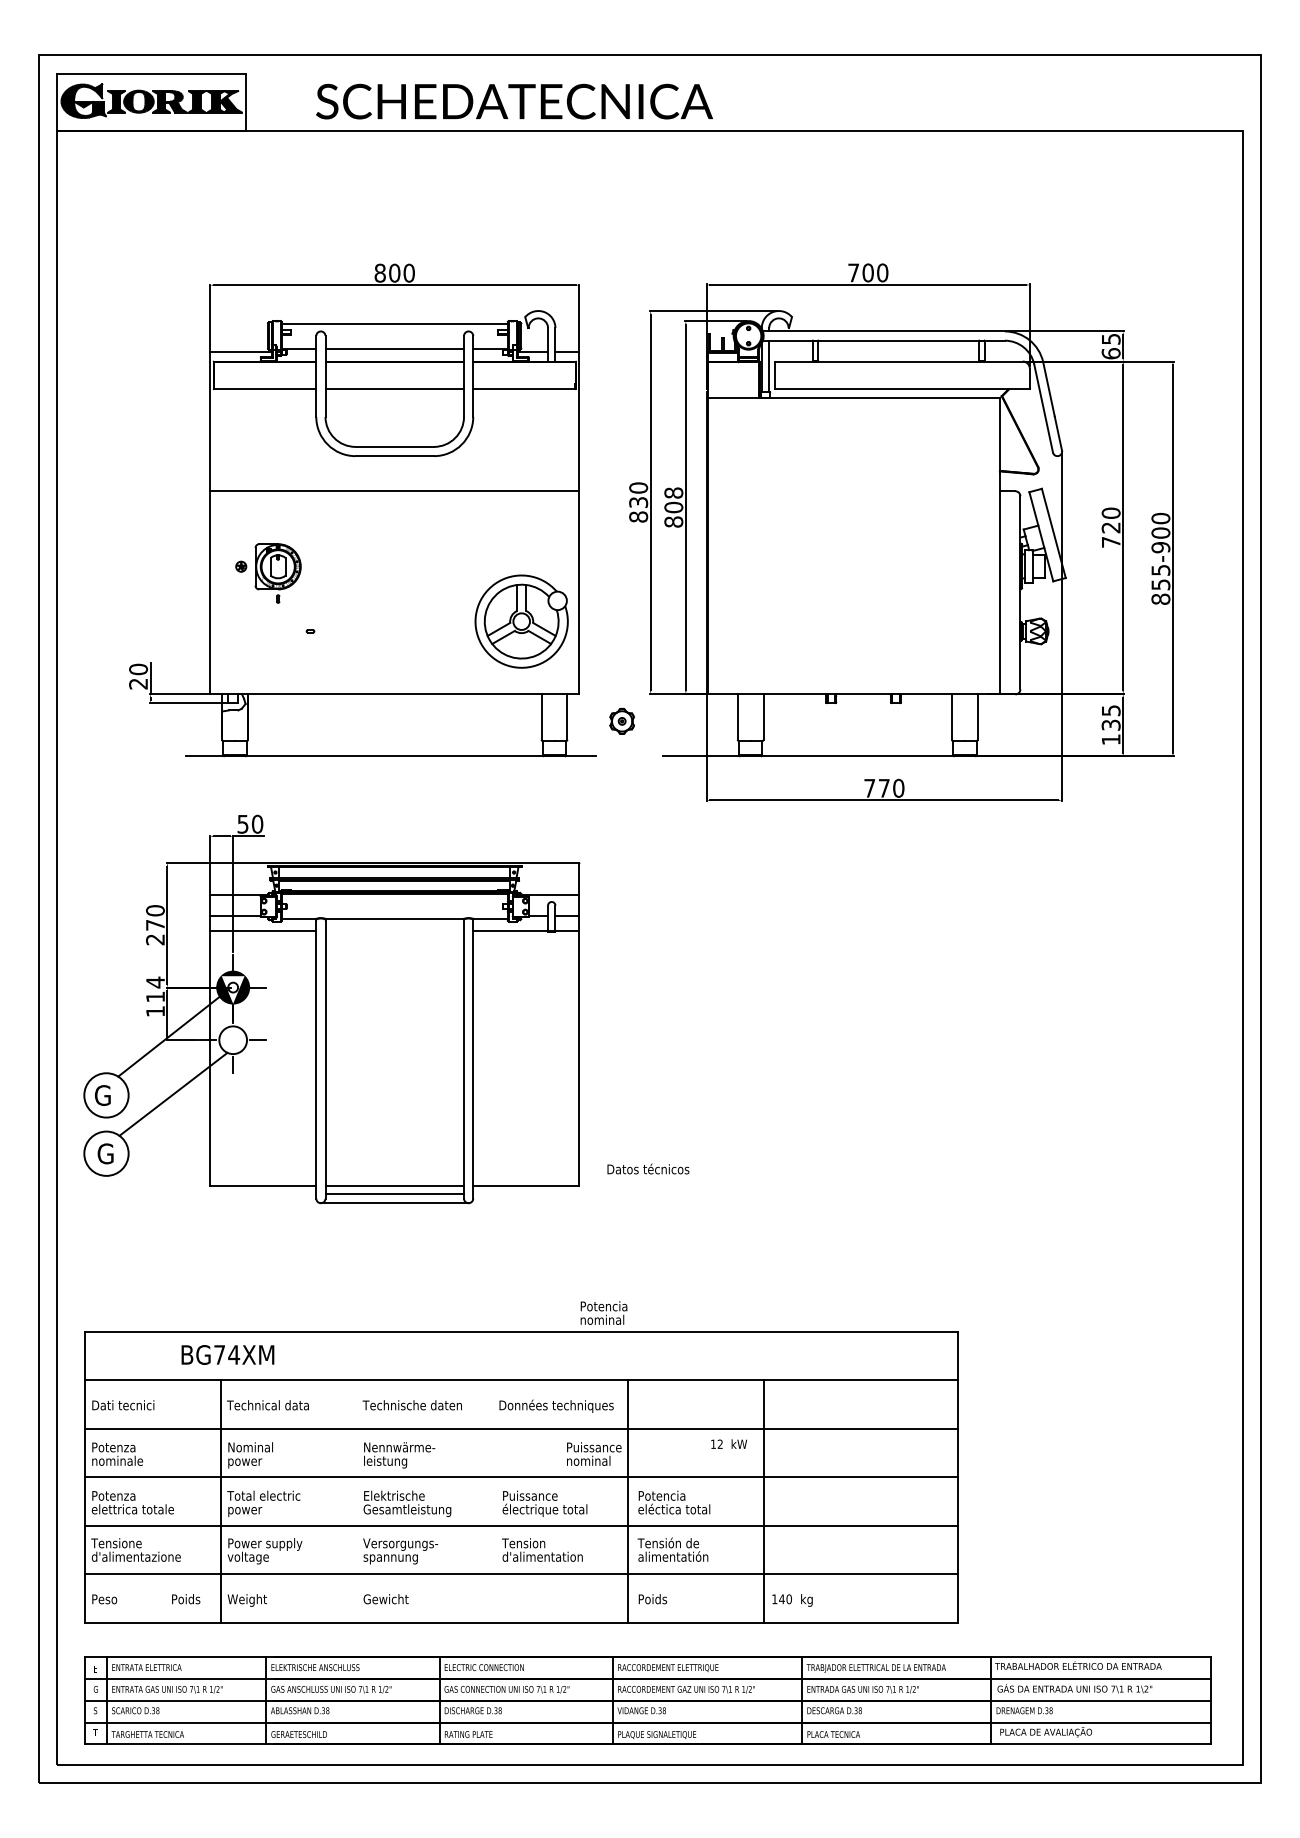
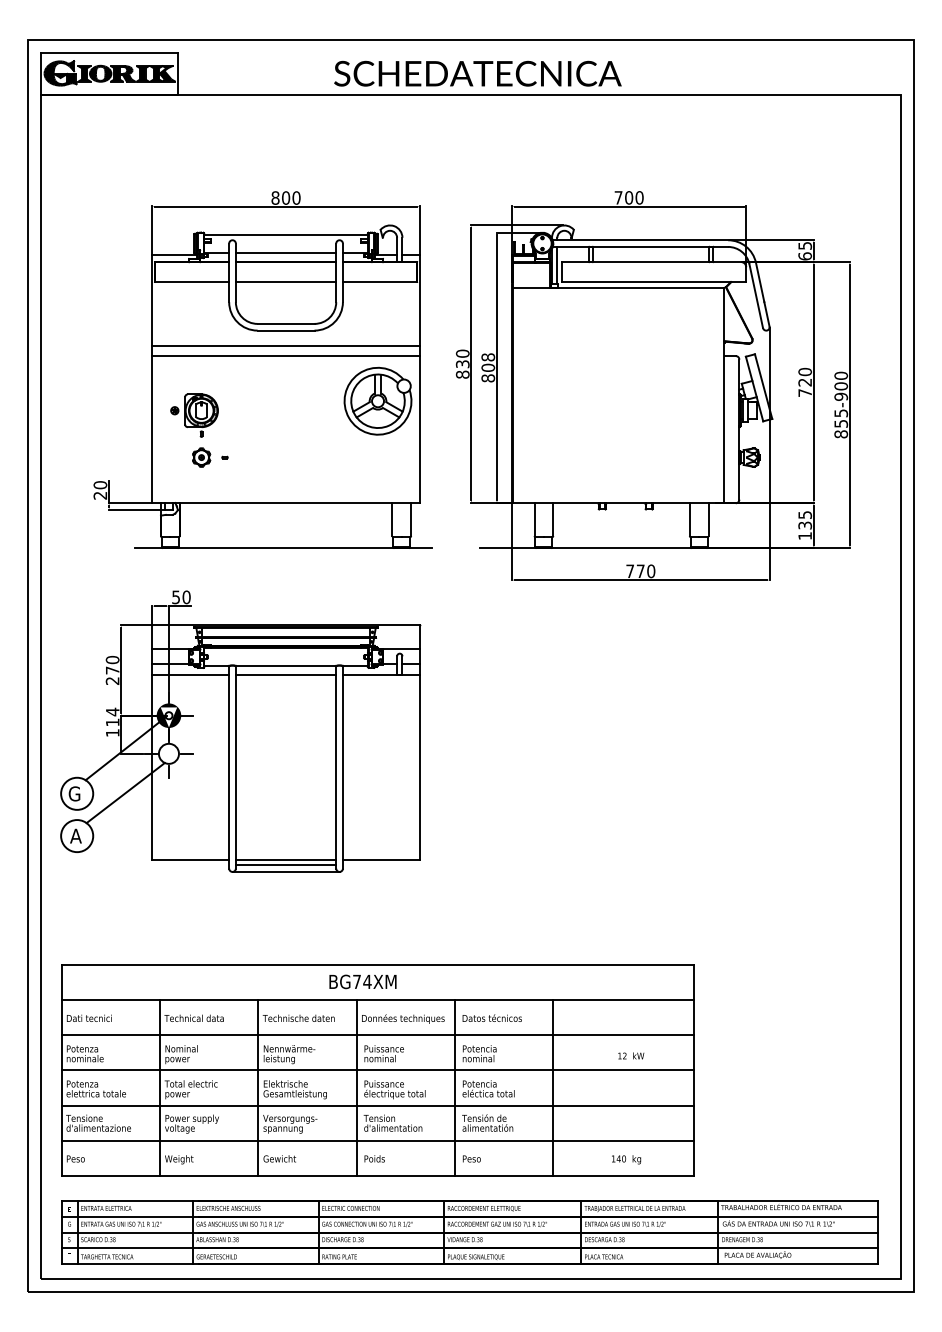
text: (514, 101) -> (477, 73), moved
line: (394, 476) -> (285, 345), added
part: (521, 621) -> (377, 401), moved
part: (621, 720) -> (201, 456), moved
line: (394, 931) -> (285, 675), added
text: (104, 1153) -> (75, 835), G -> A
text: (648, 1168) -> (492, 1017), moved
text: (603, 1312) -> (479, 1053), moved
text: (227, 1354) -> (362, 981), moved
text: (728, 1443) -> (630, 1055), moved
text: (594, 1453) -> (384, 1053), moved
line: (356, 1501) -> (258, 1088), added
line: (492, 1501) -> (356, 1088), added
text: (186, 1599) -> (374, 1159), moved
text: (656, 1599) -> (475, 1159), Poids -> Peso
text: (792, 1600) -> (626, 1159), moved

